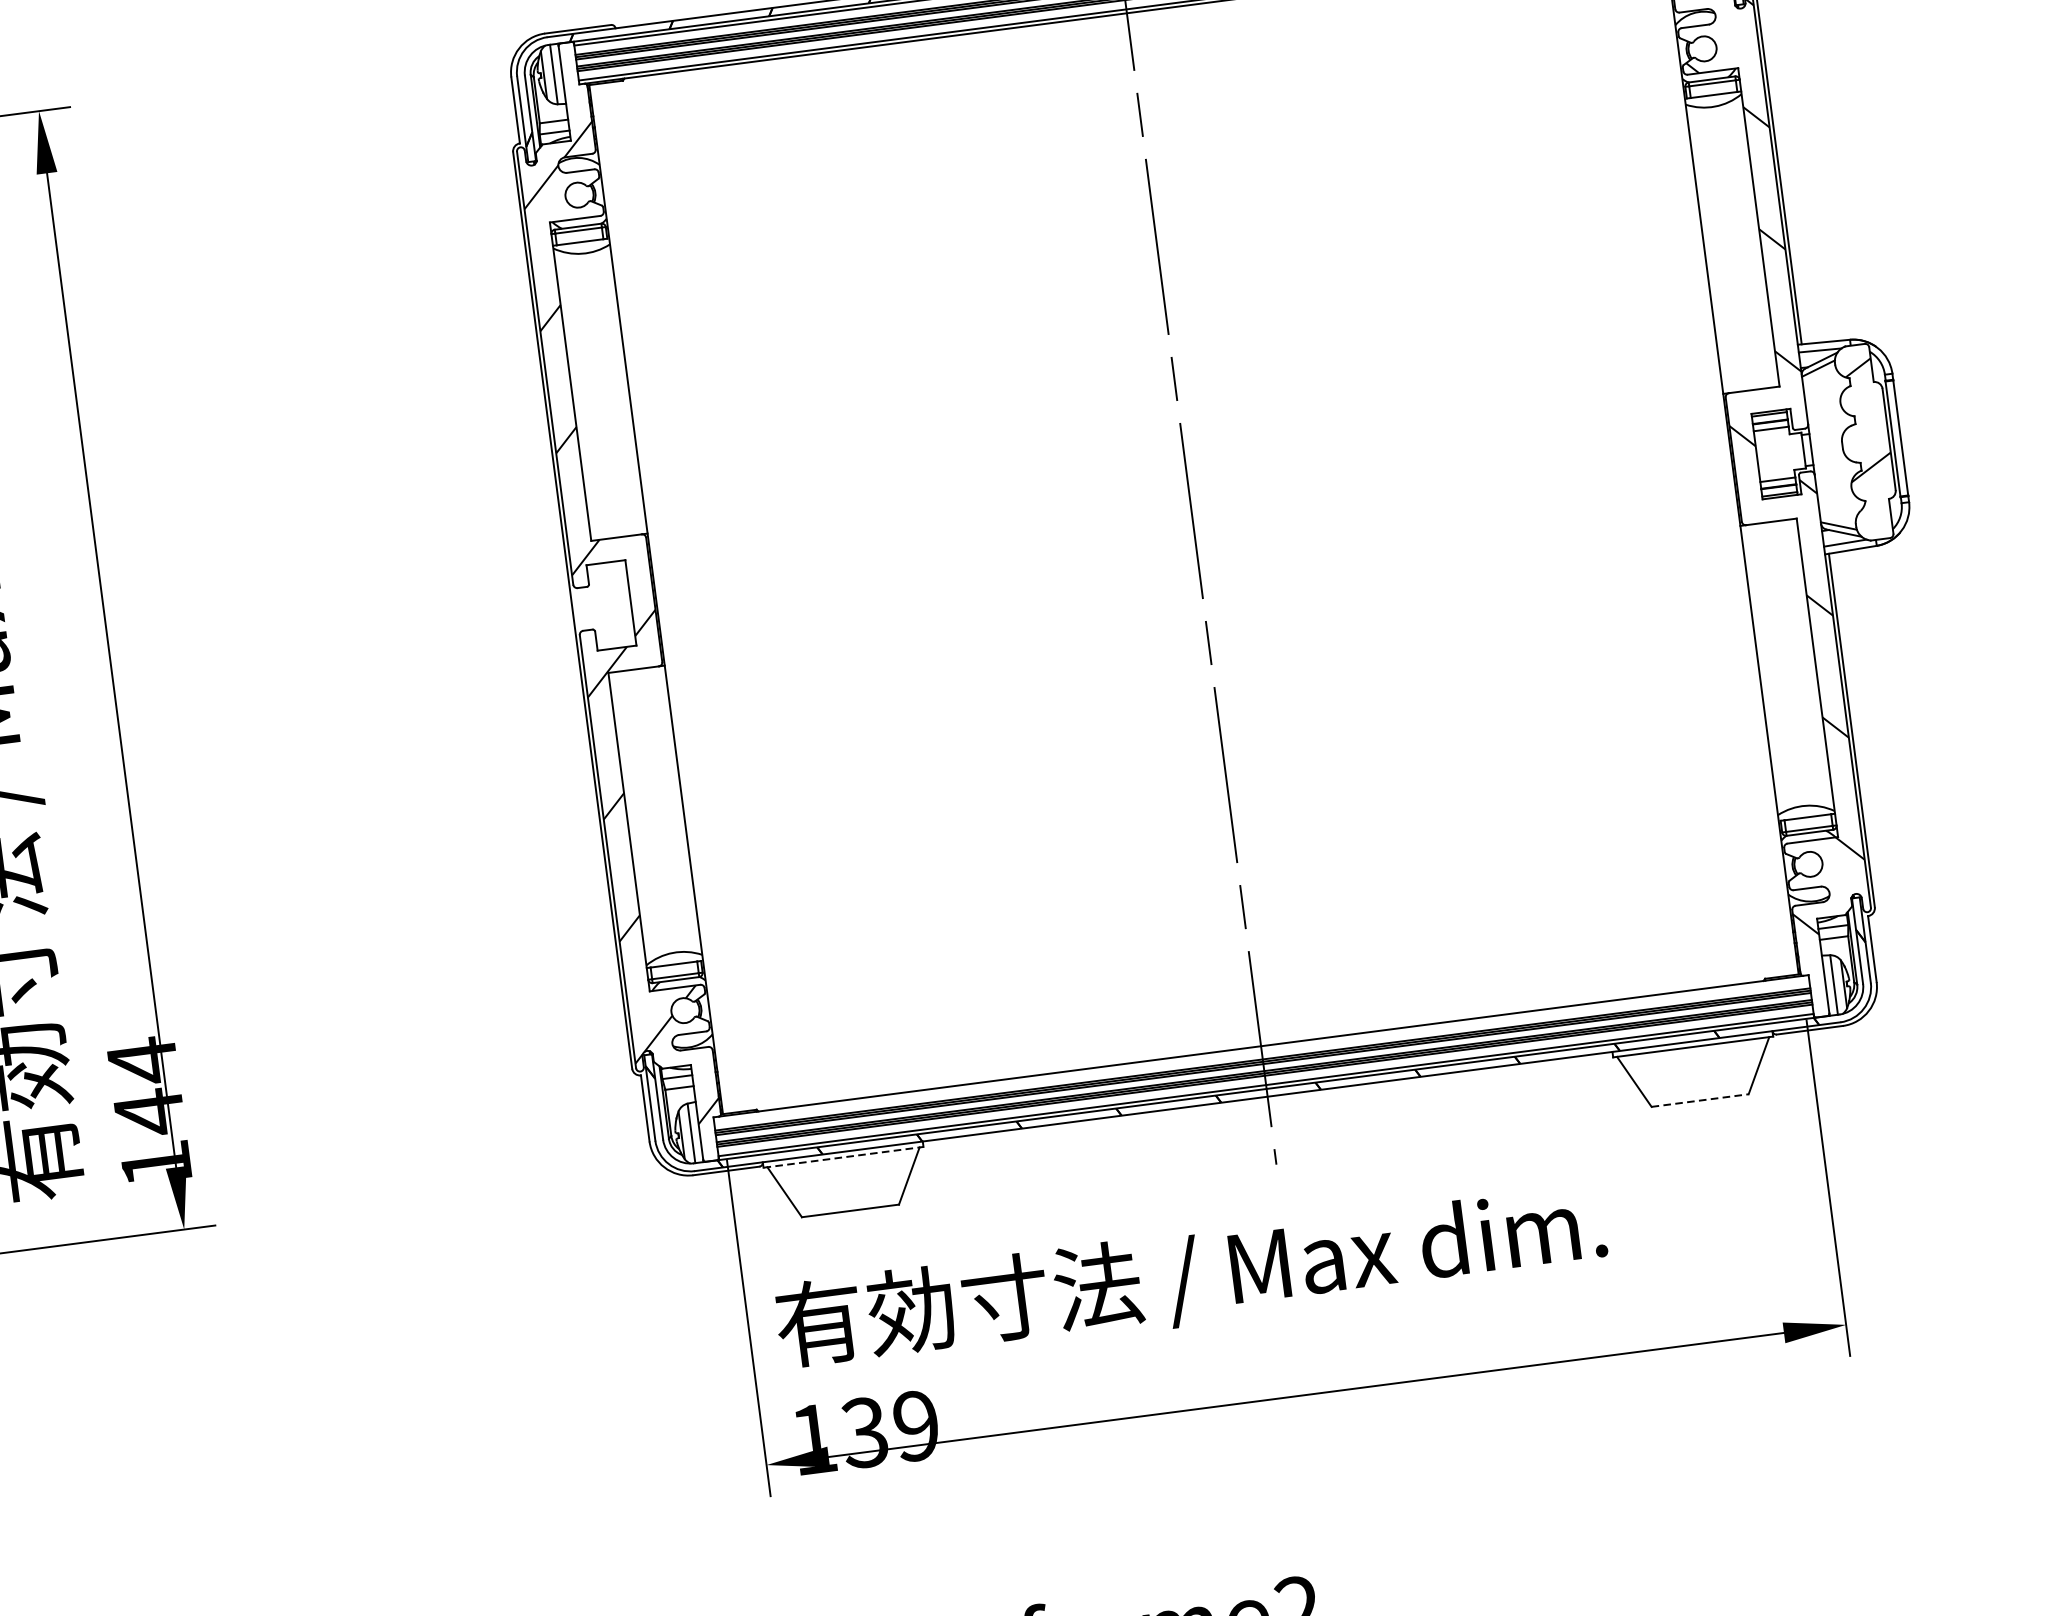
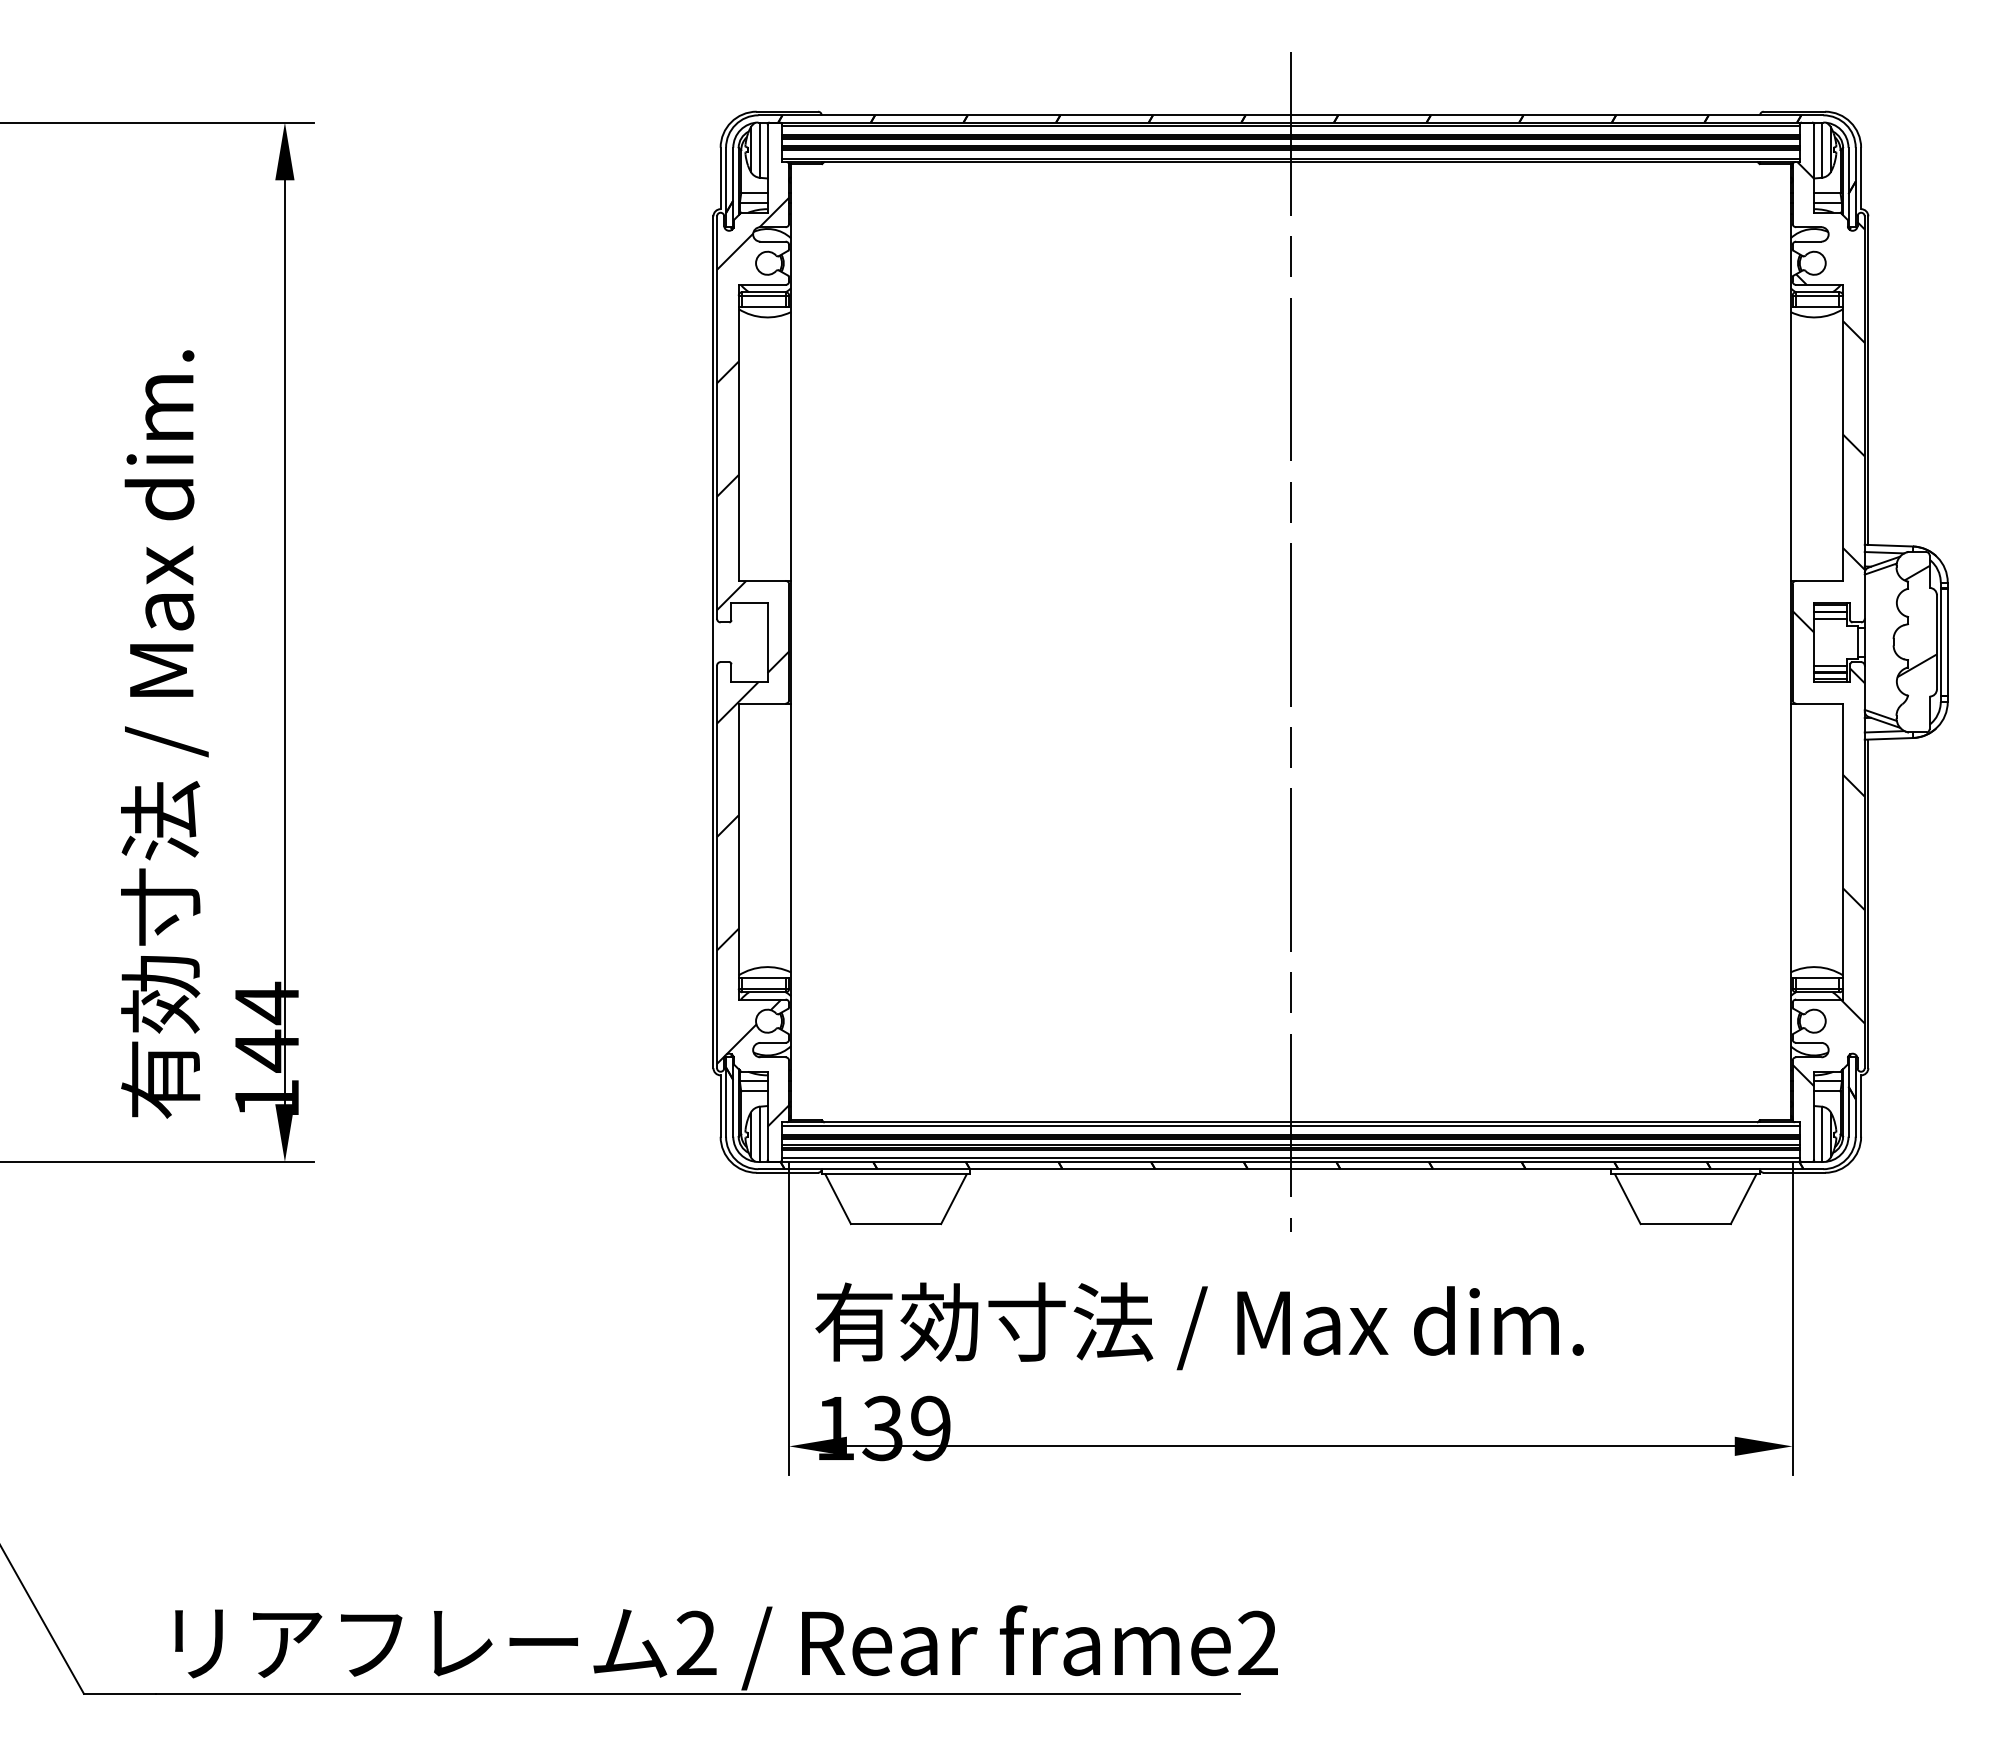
line: (1261, 1049) -> (1290, 1125), added
line: (1701, 1100) -> (1686, 1224), dashed -> solid
line: (844, 1157) -> (896, 1174), dashed -> solid

